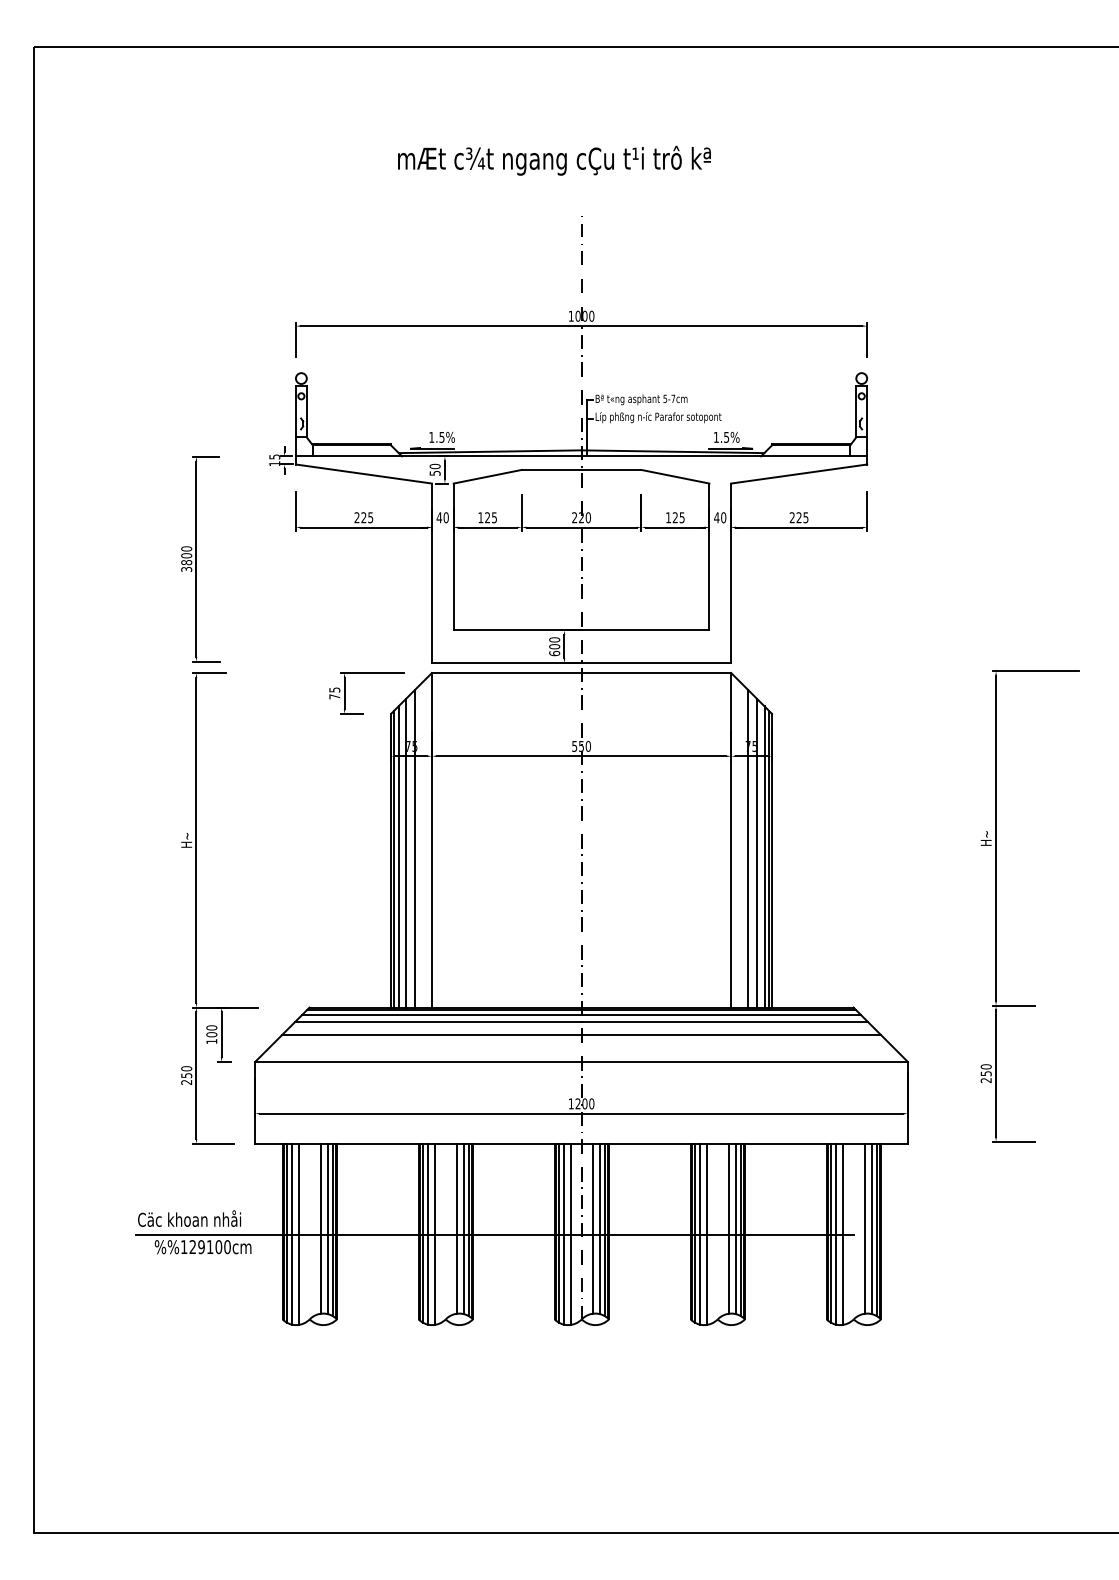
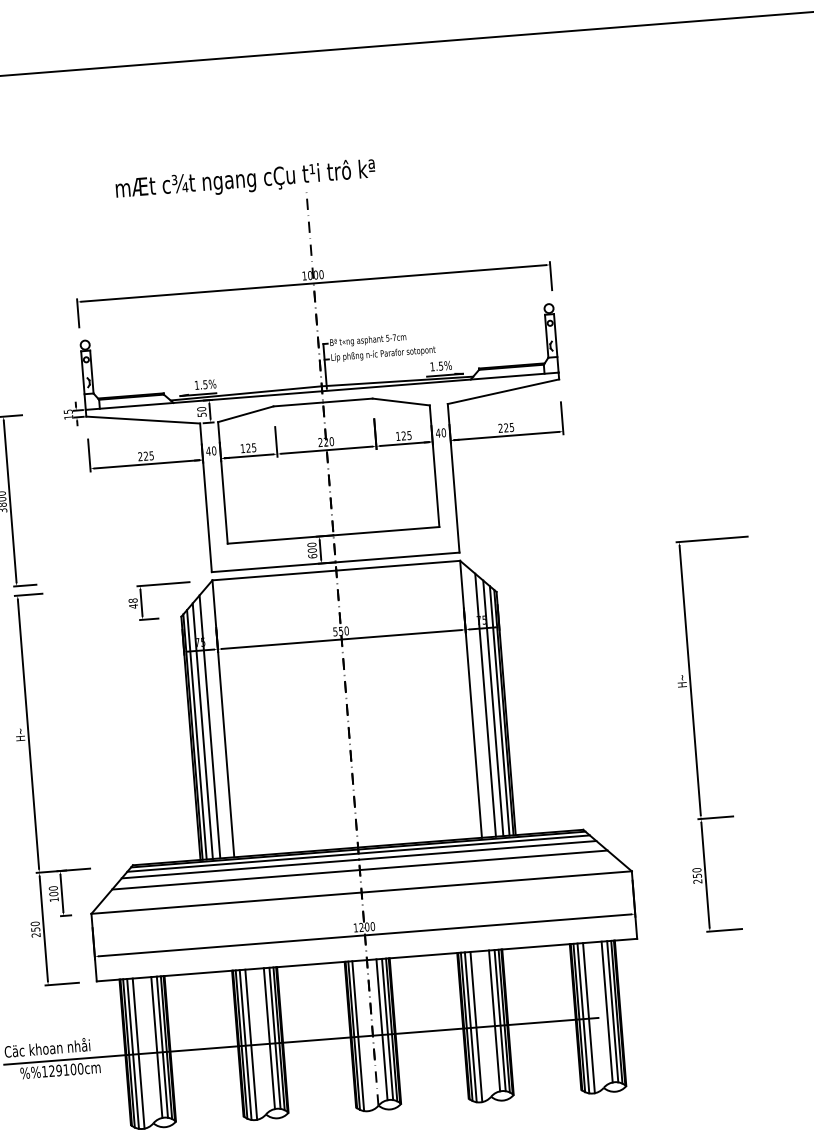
text: (554, 160) -> (245, 180), moved
text: (334, 693) -> (133, 603), 75 -> 48
line: (570, 1233) -> (363, 1035), removed

